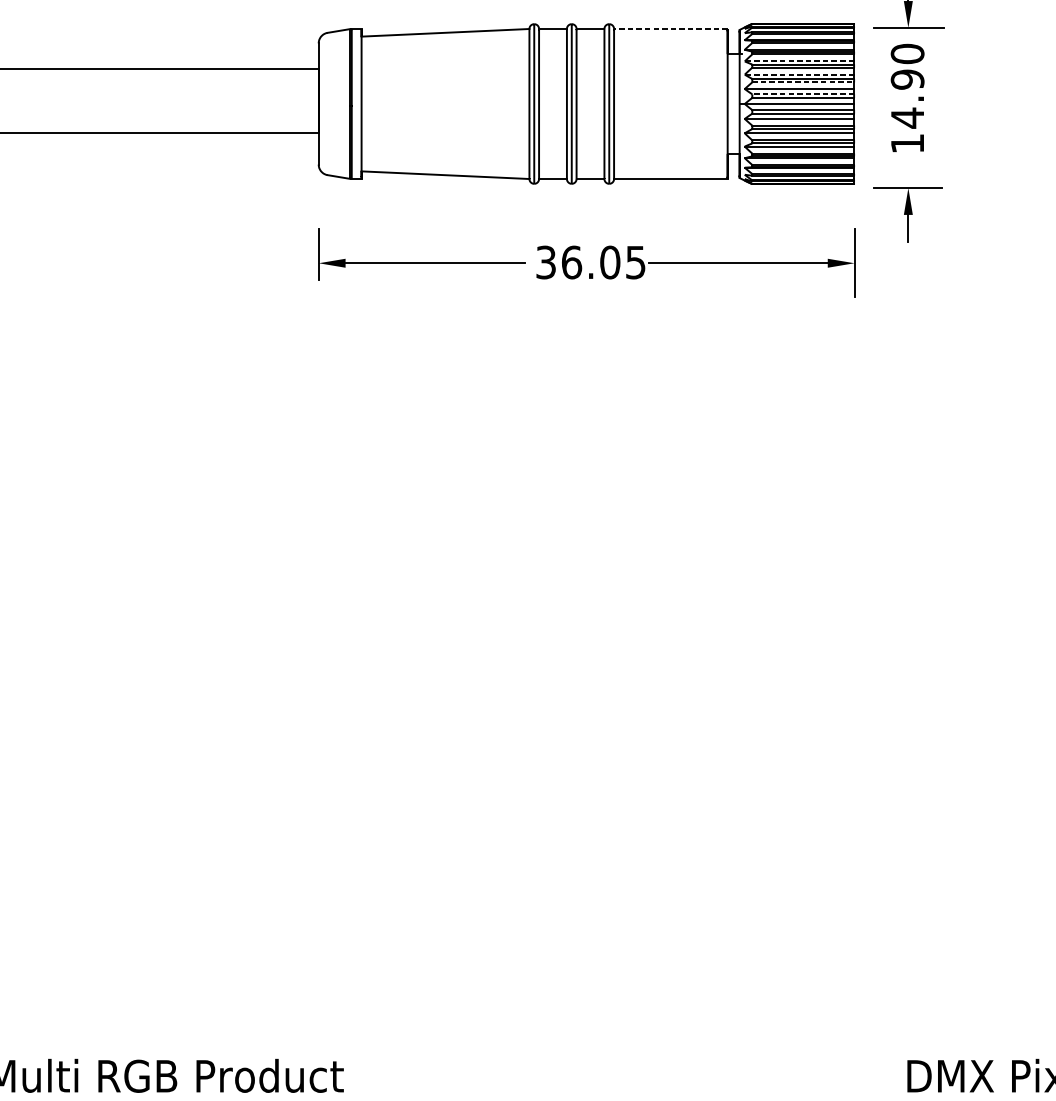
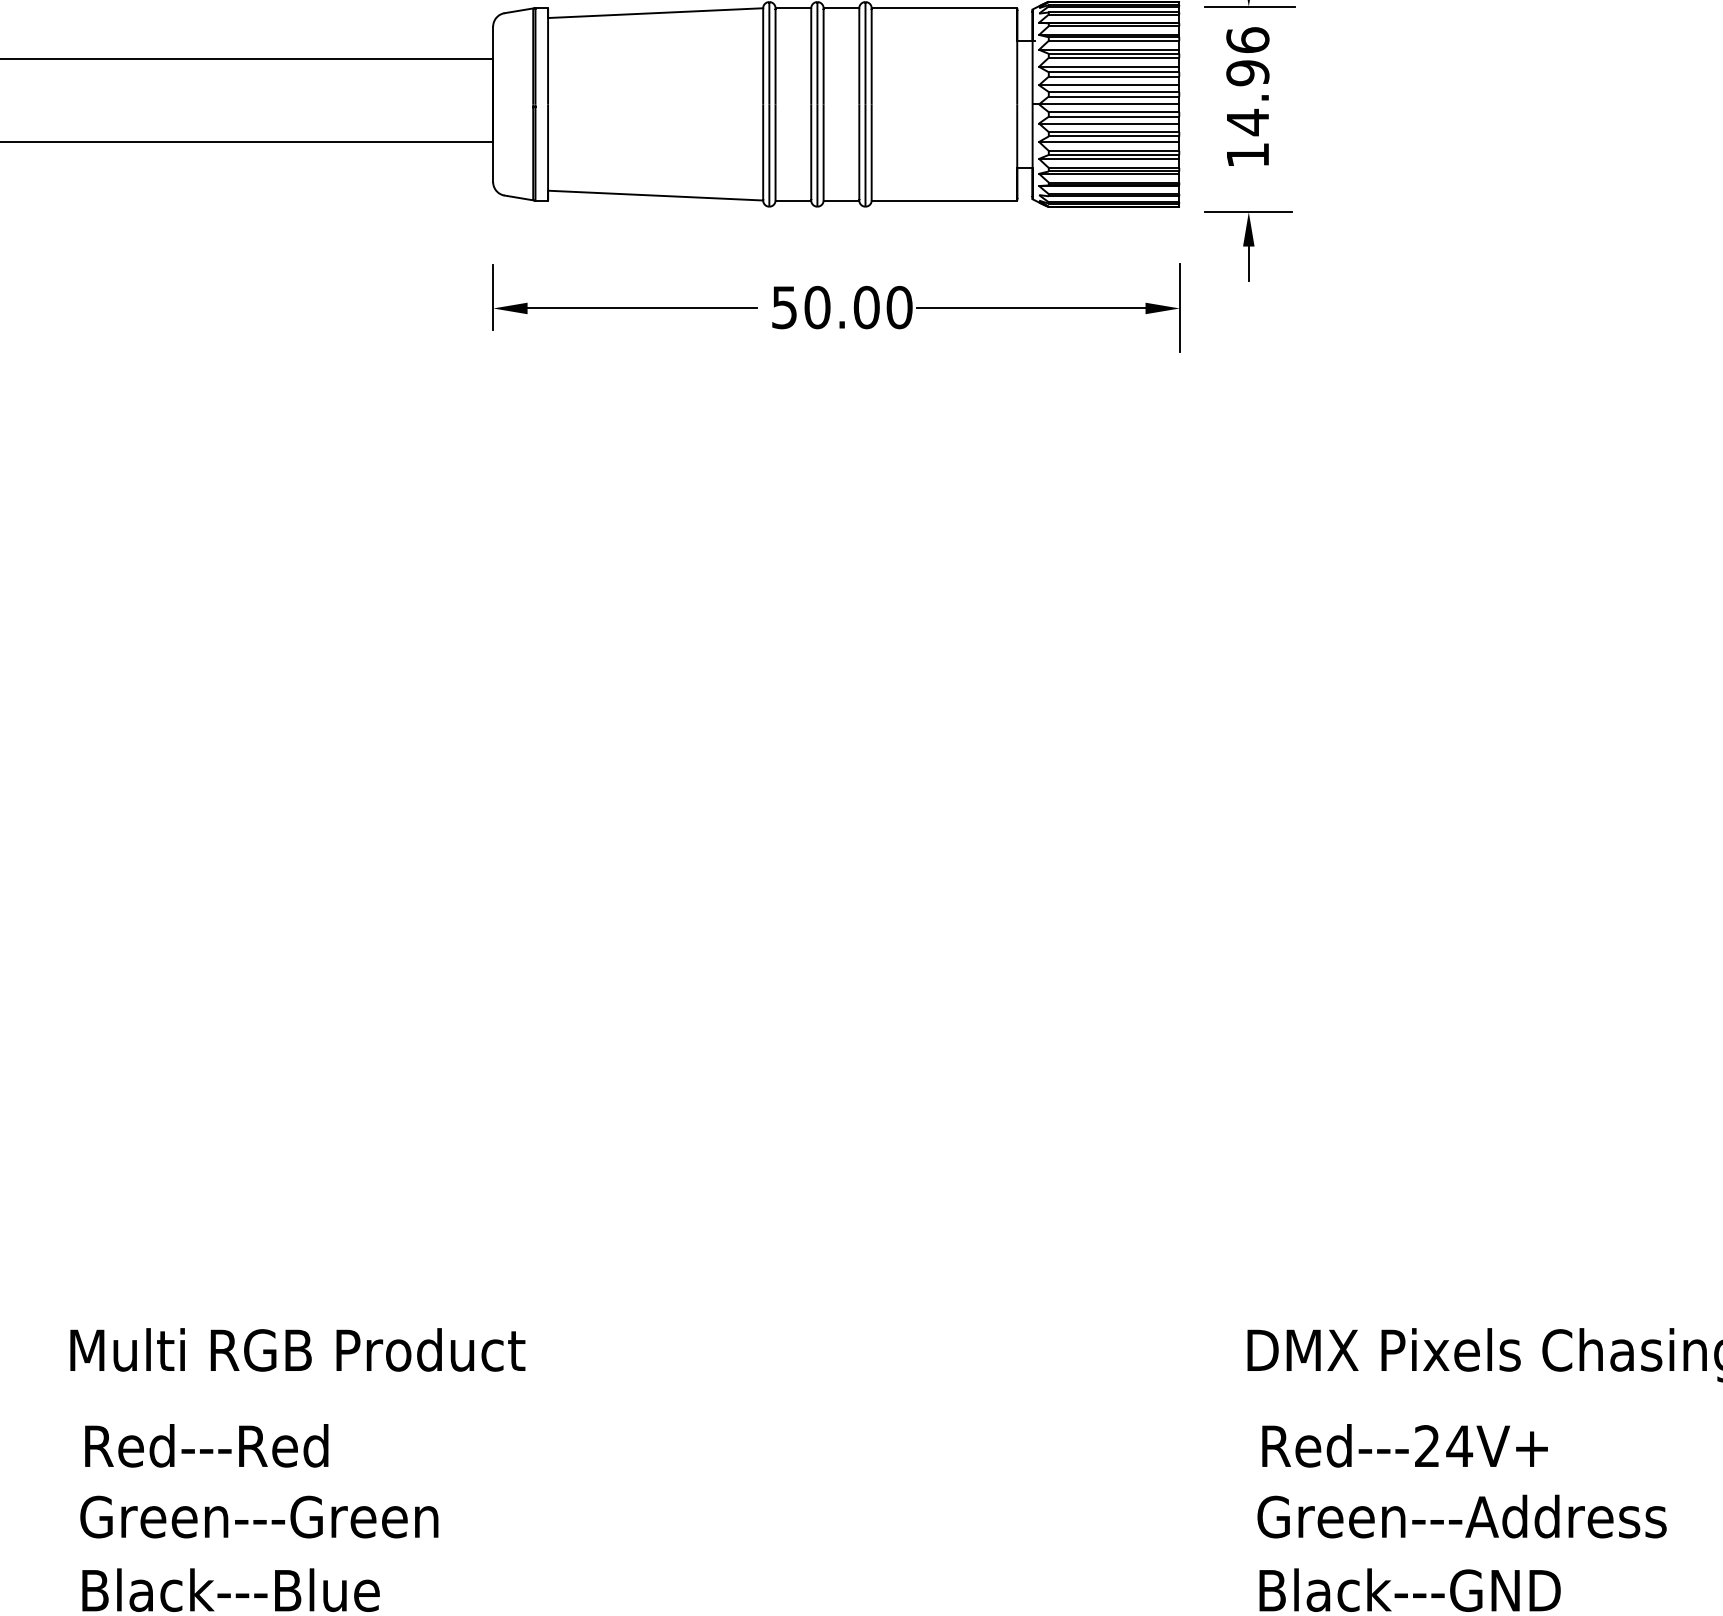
line: (670, 29) -> (944, 8), dashed -> solid
text: (907, 54) -> (1247, 40), 14.90 -> 14.96
line: (798, 61) -> (1108, 49), dashed -> solid
line: (798, 74) -> (1108, 66), dashed -> solid
line: (803, 82) -> (1114, 76), dashed -> solid
line: (802, 94) -> (1113, 92), dashed -> solid
text: (591, 262) -> (842, 307), 36.05 -> 50.00

